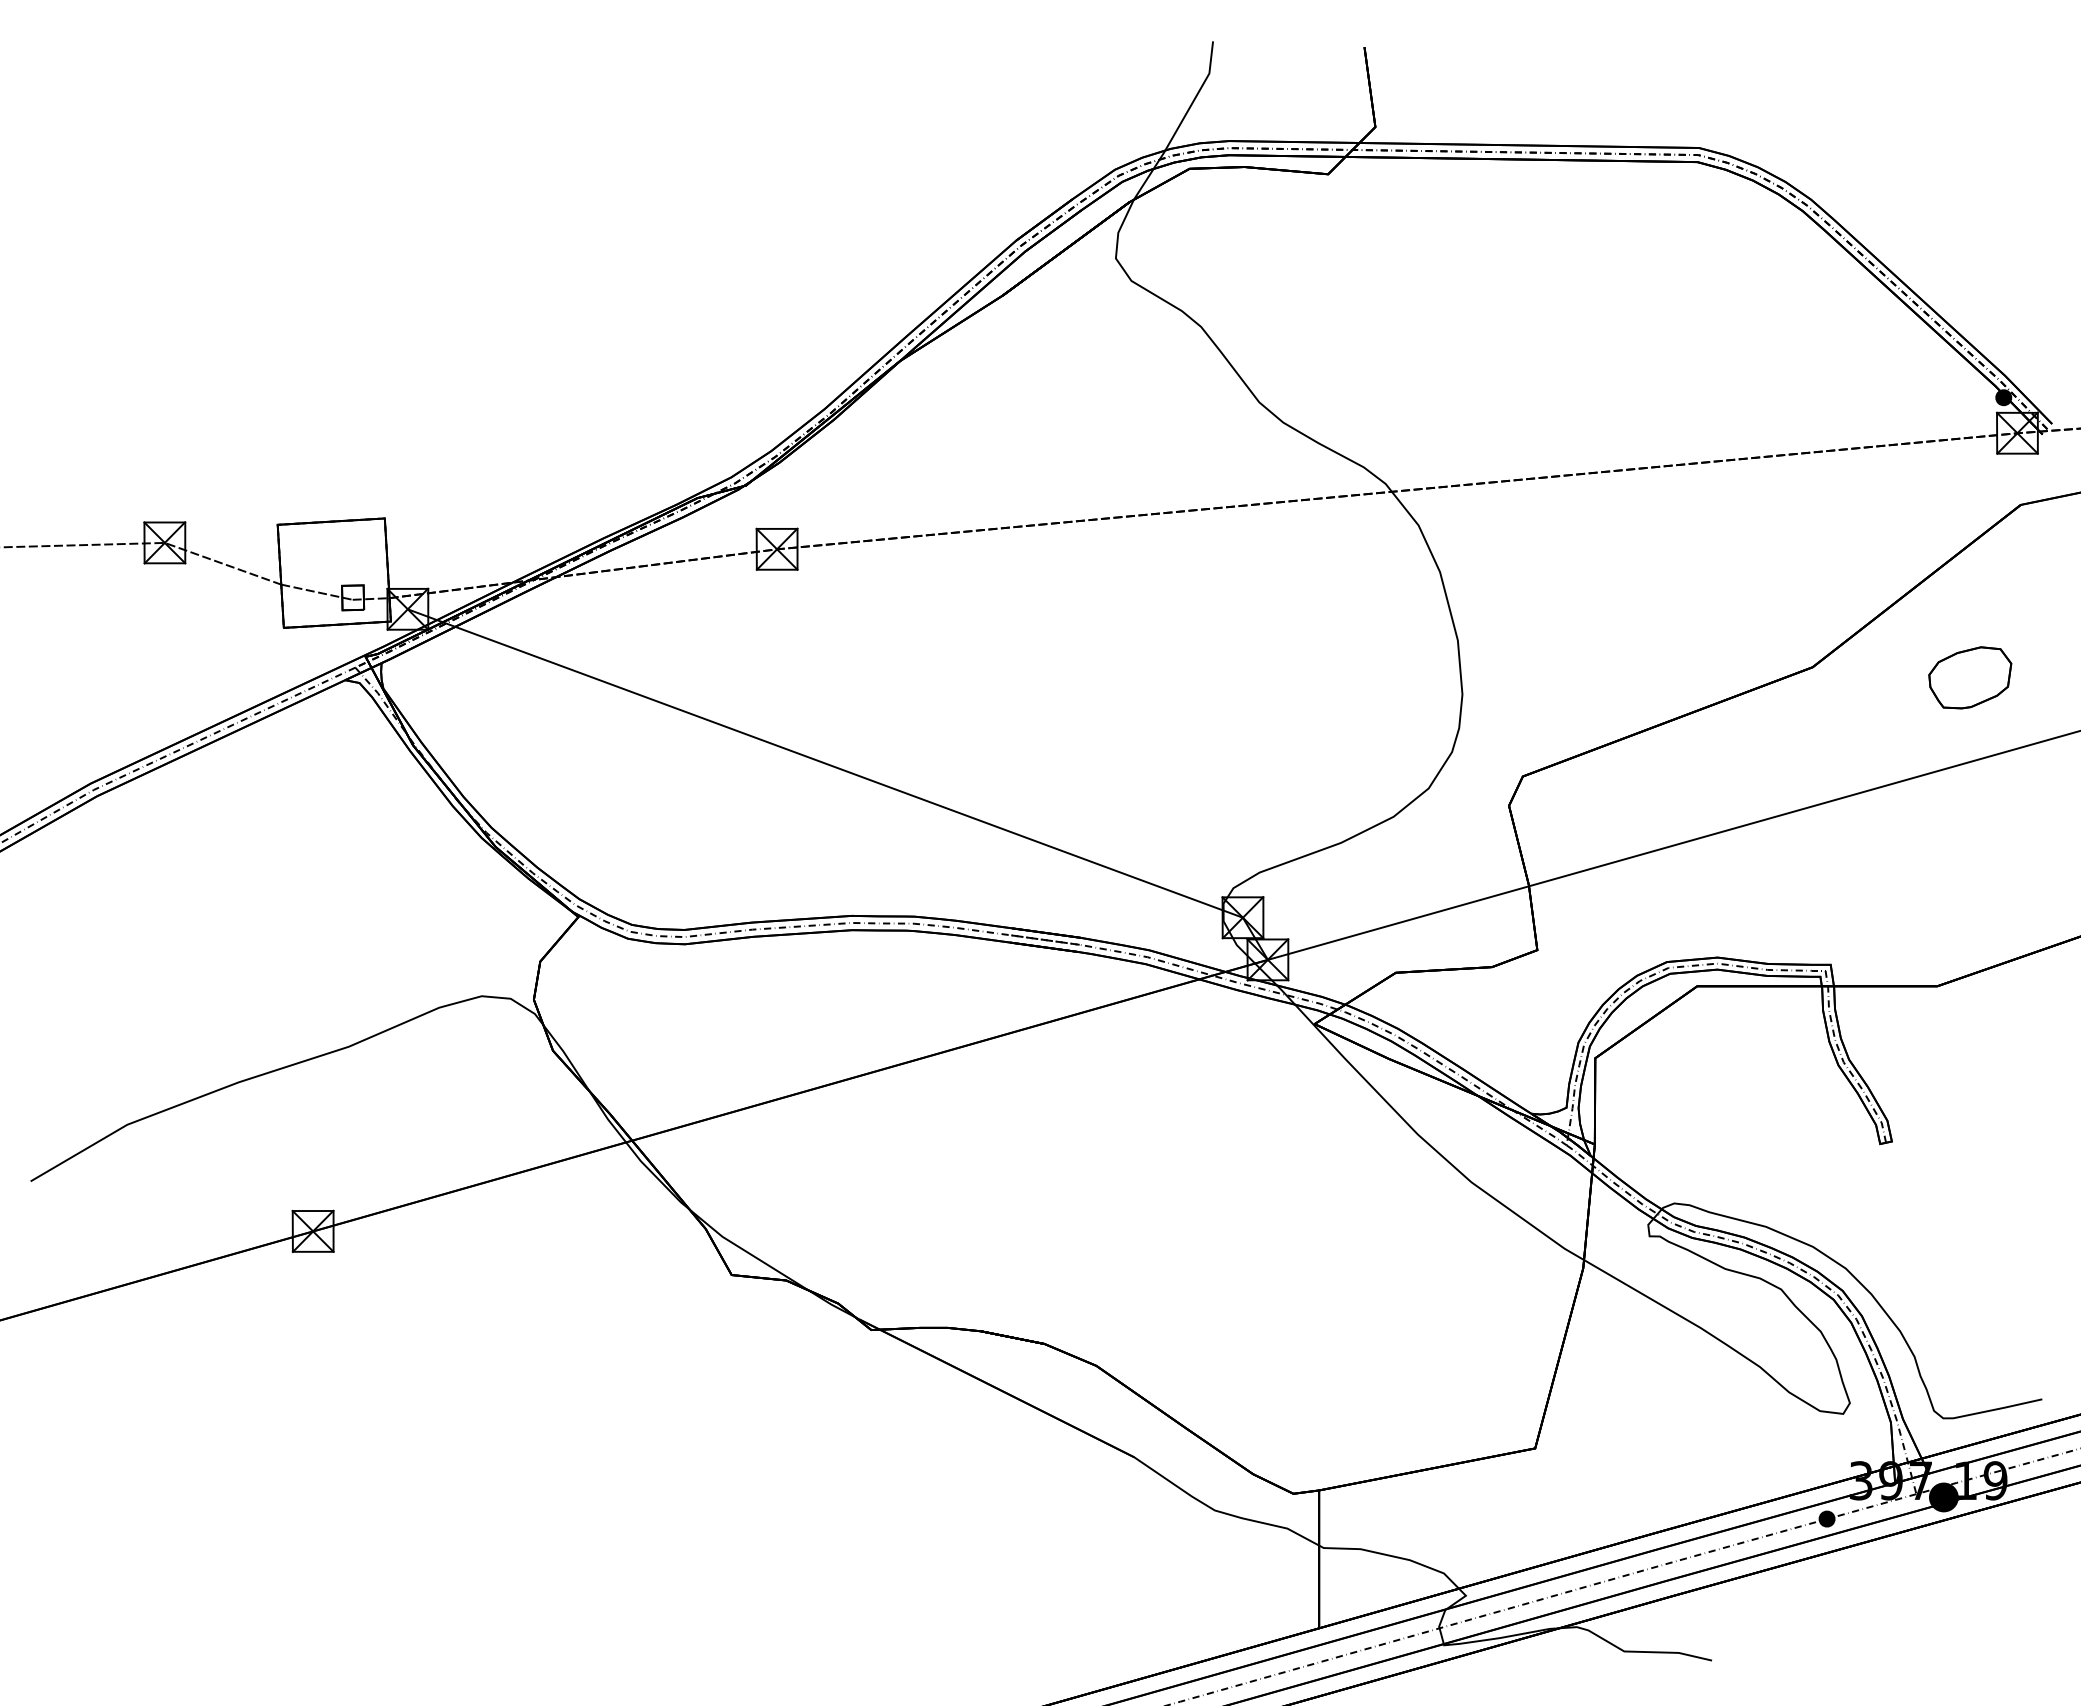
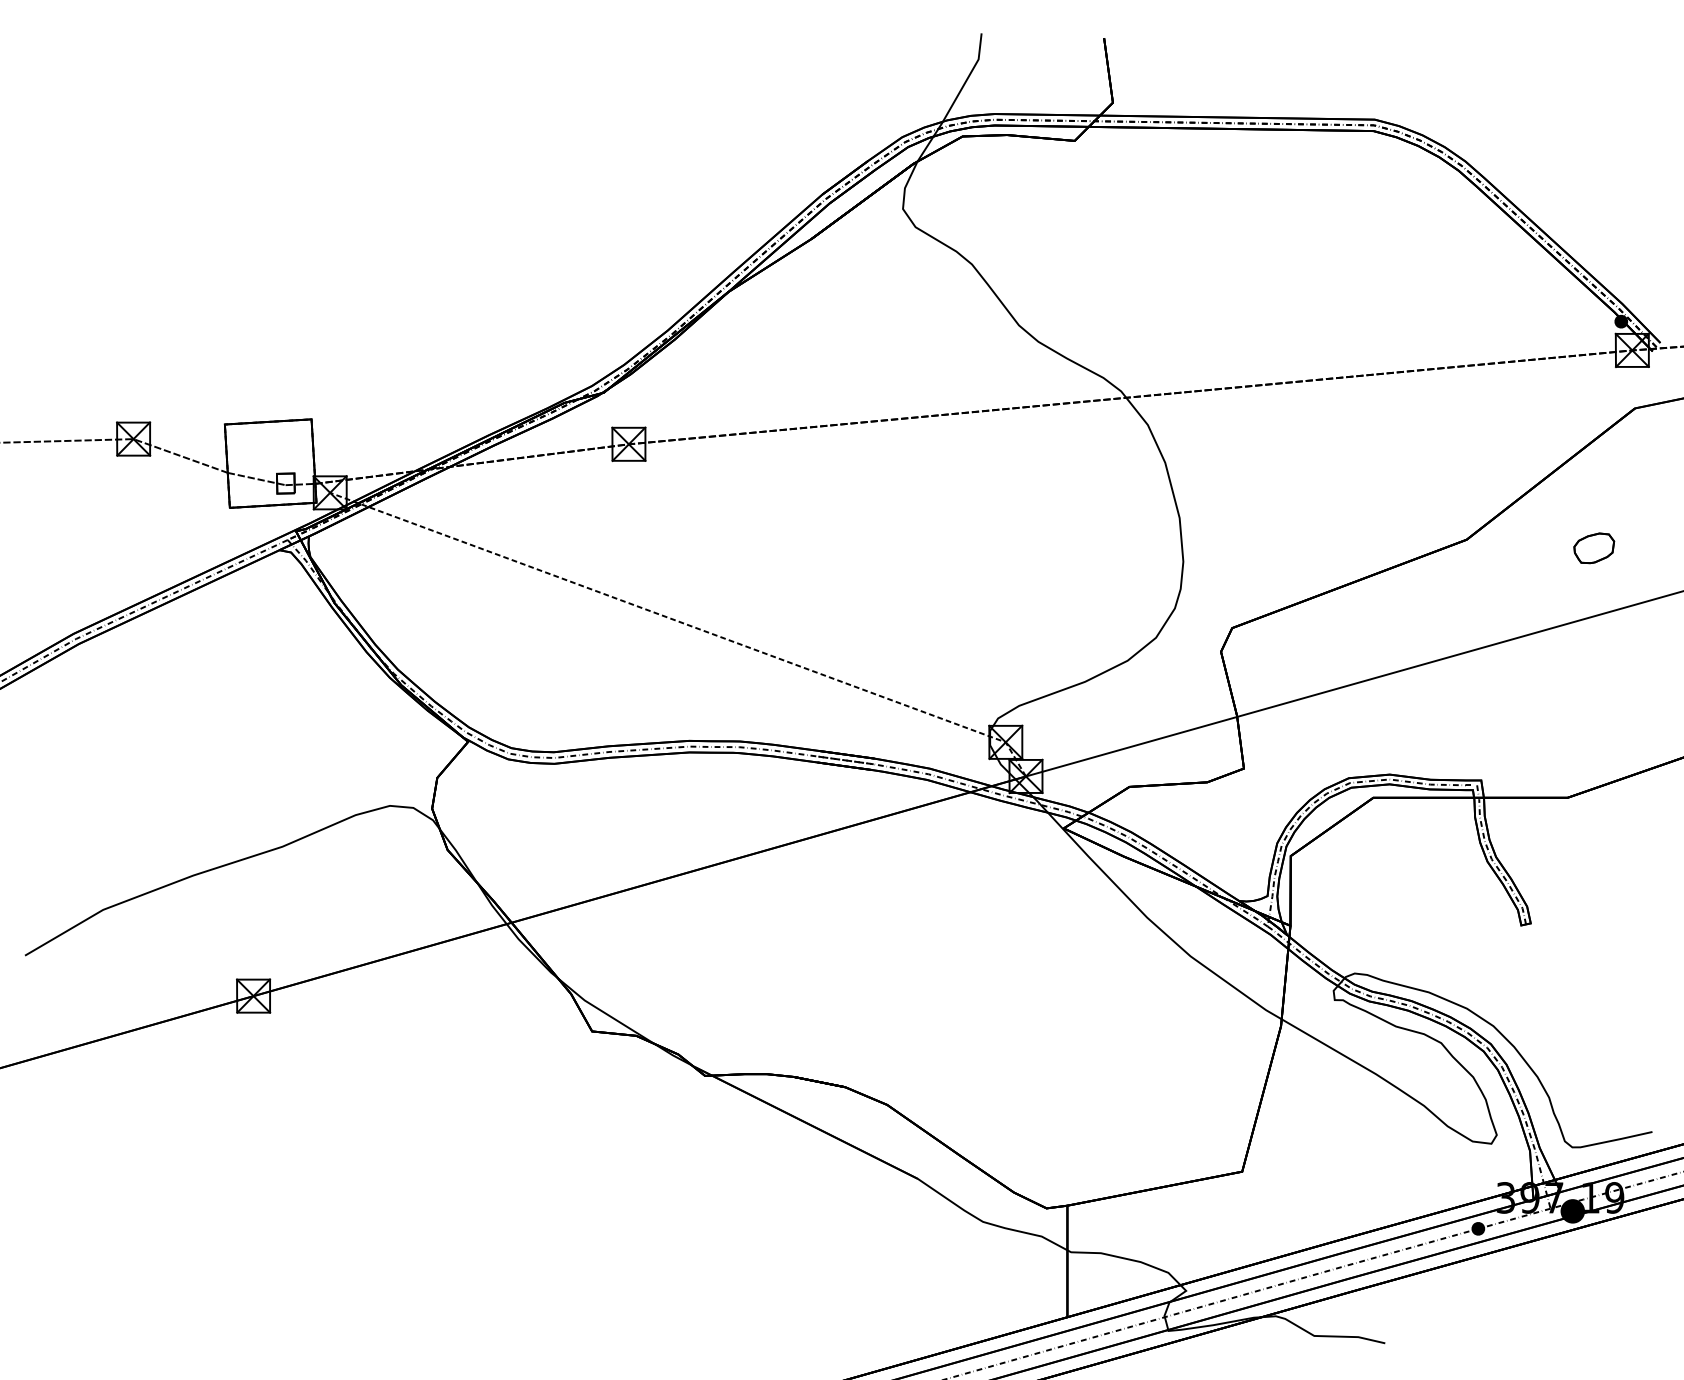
part: (1970, 677) -> (1594, 548), size x0.6
line: (848, 772) -> (686, 624), solid -> dashed

